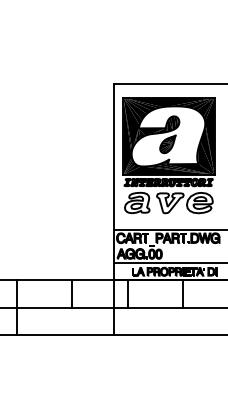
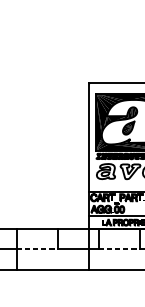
line: (44, 307) -> (37, 249), solid -> dashed
line: (155, 307) -> (119, 249), solid -> dashed

